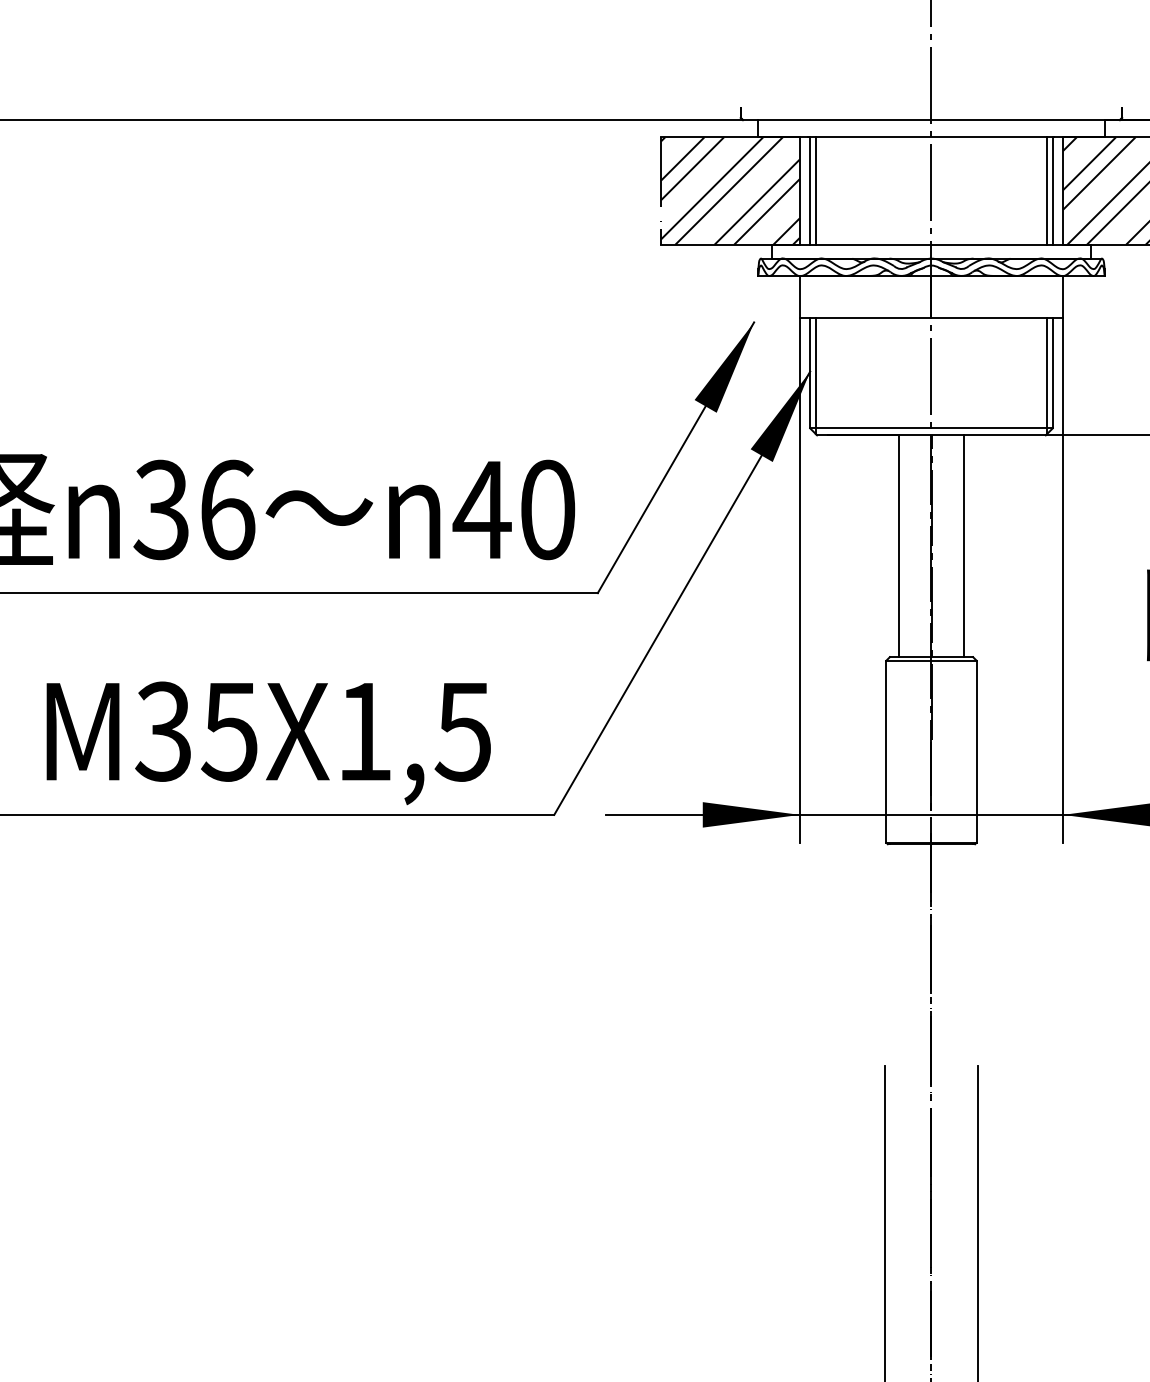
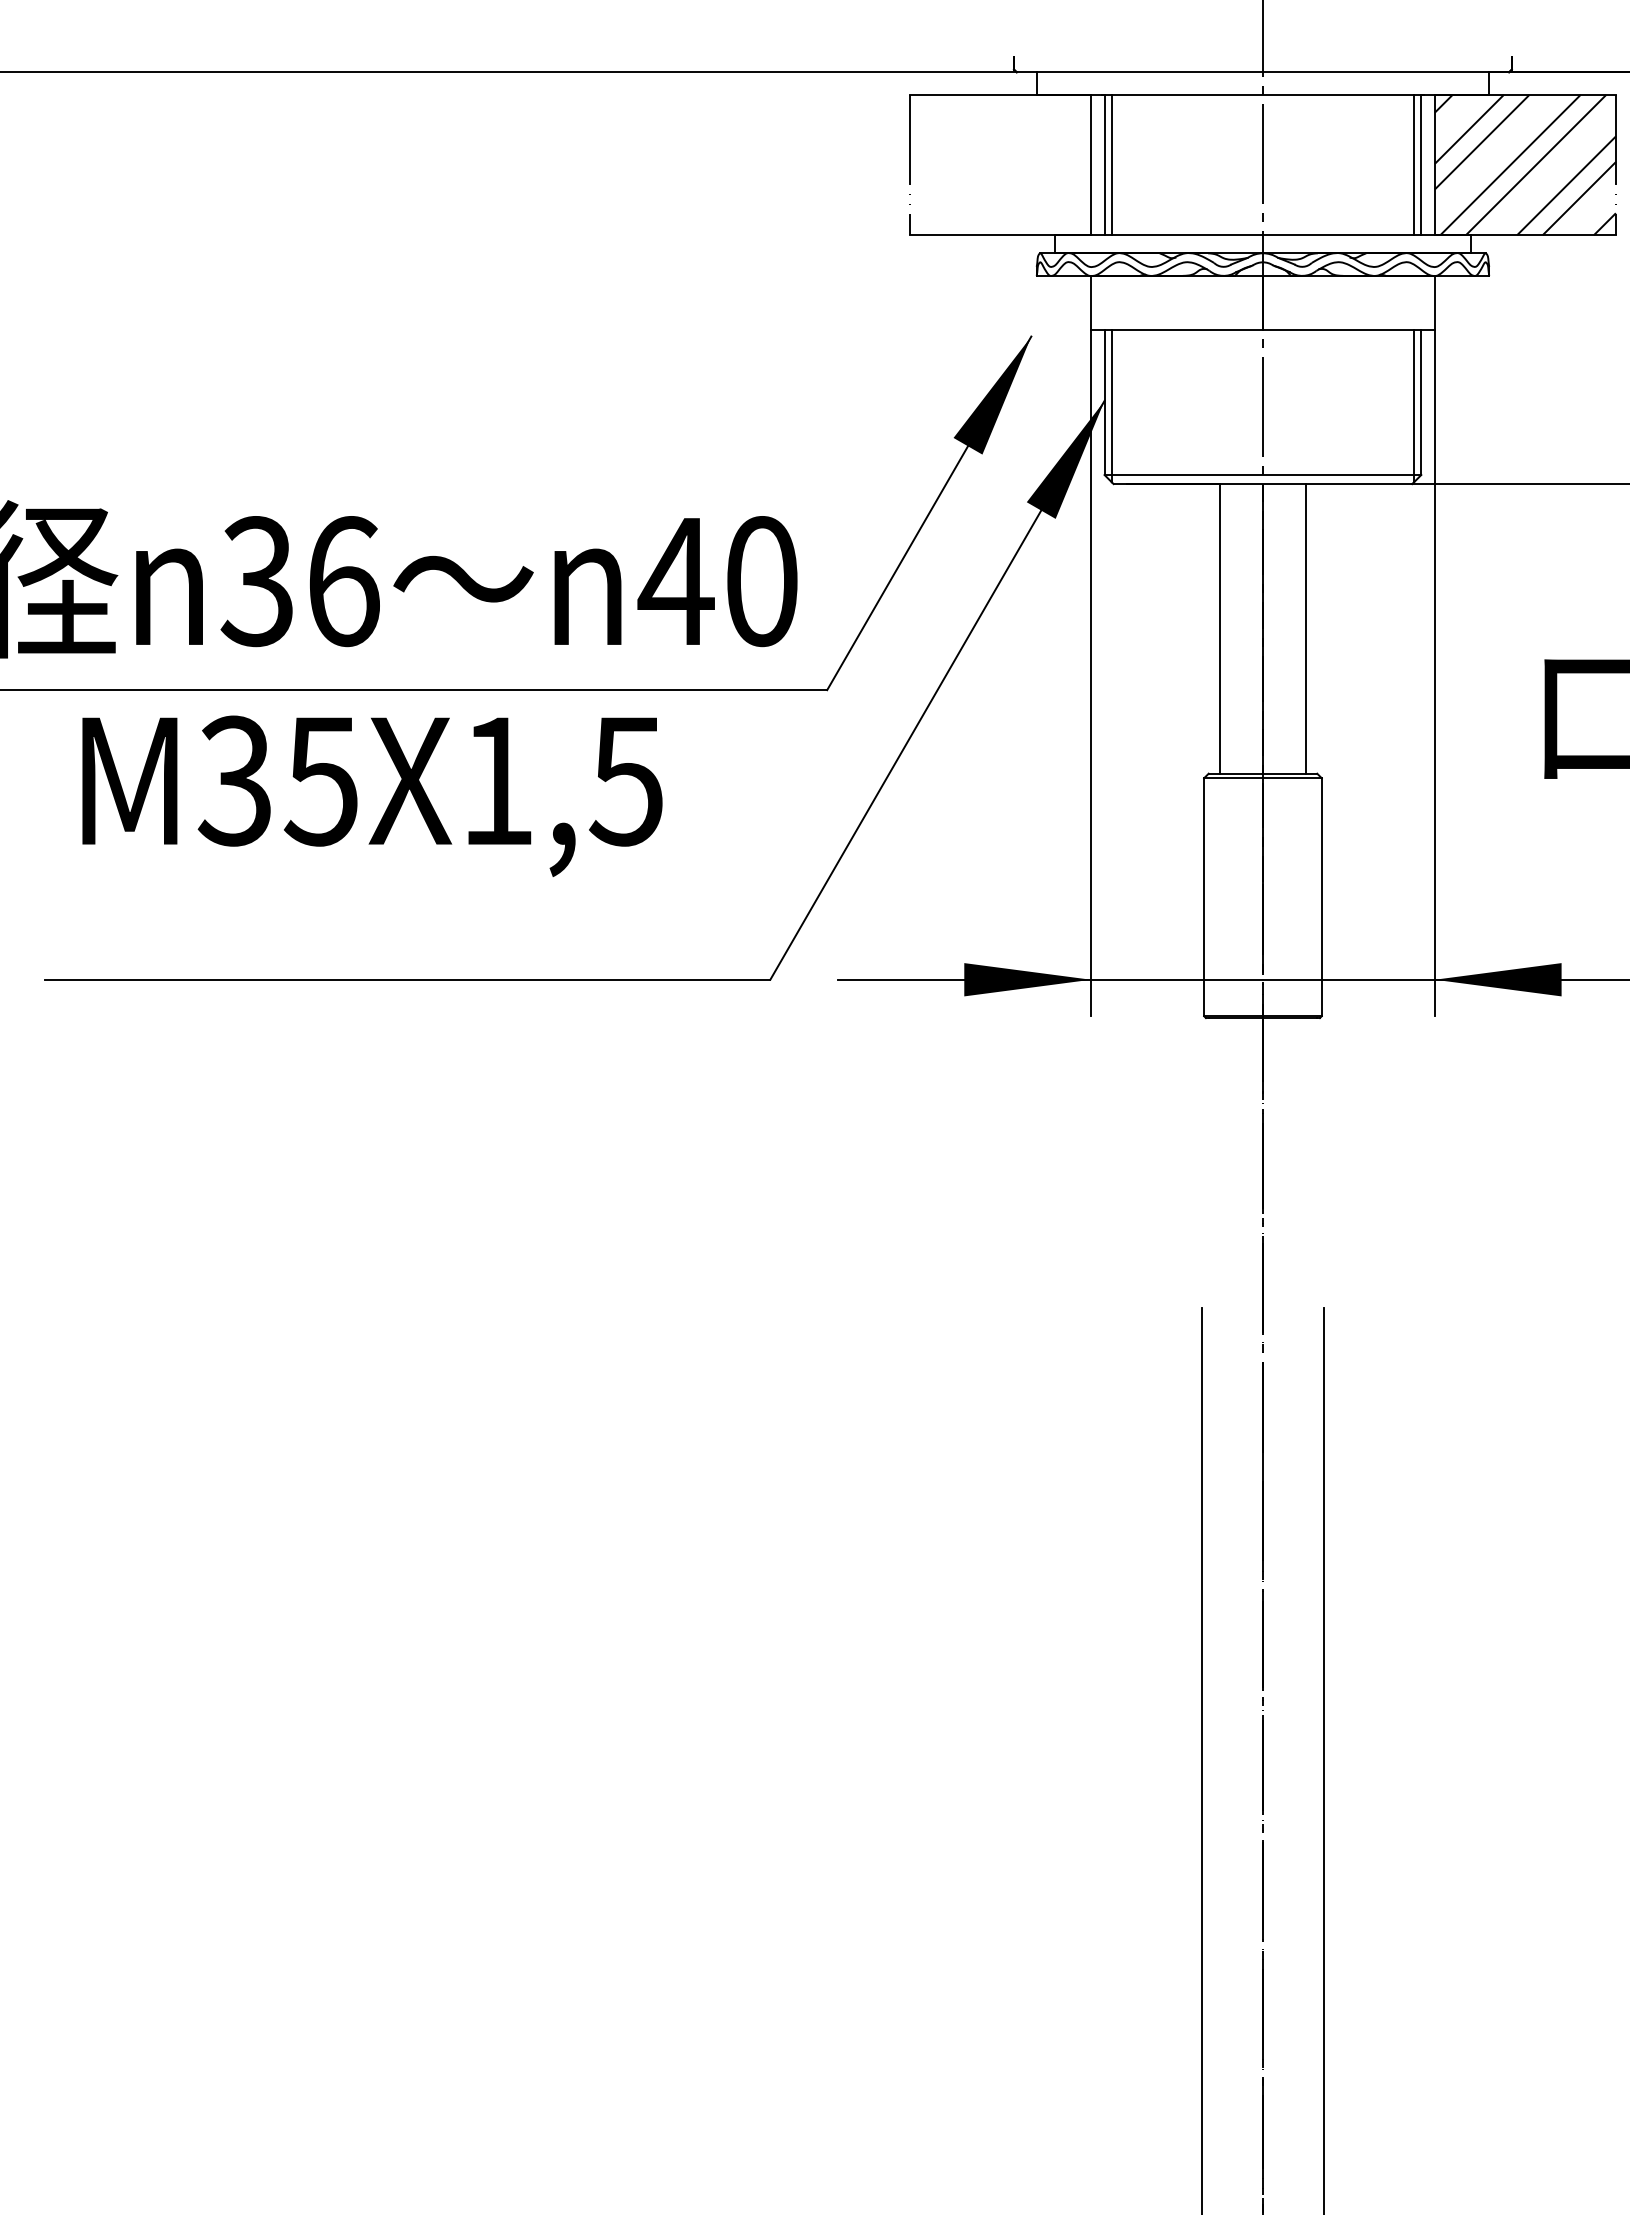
hatch: (730, 190) -> (1000, 164), removed
text: (268, 742) -> (372, 795), moved

